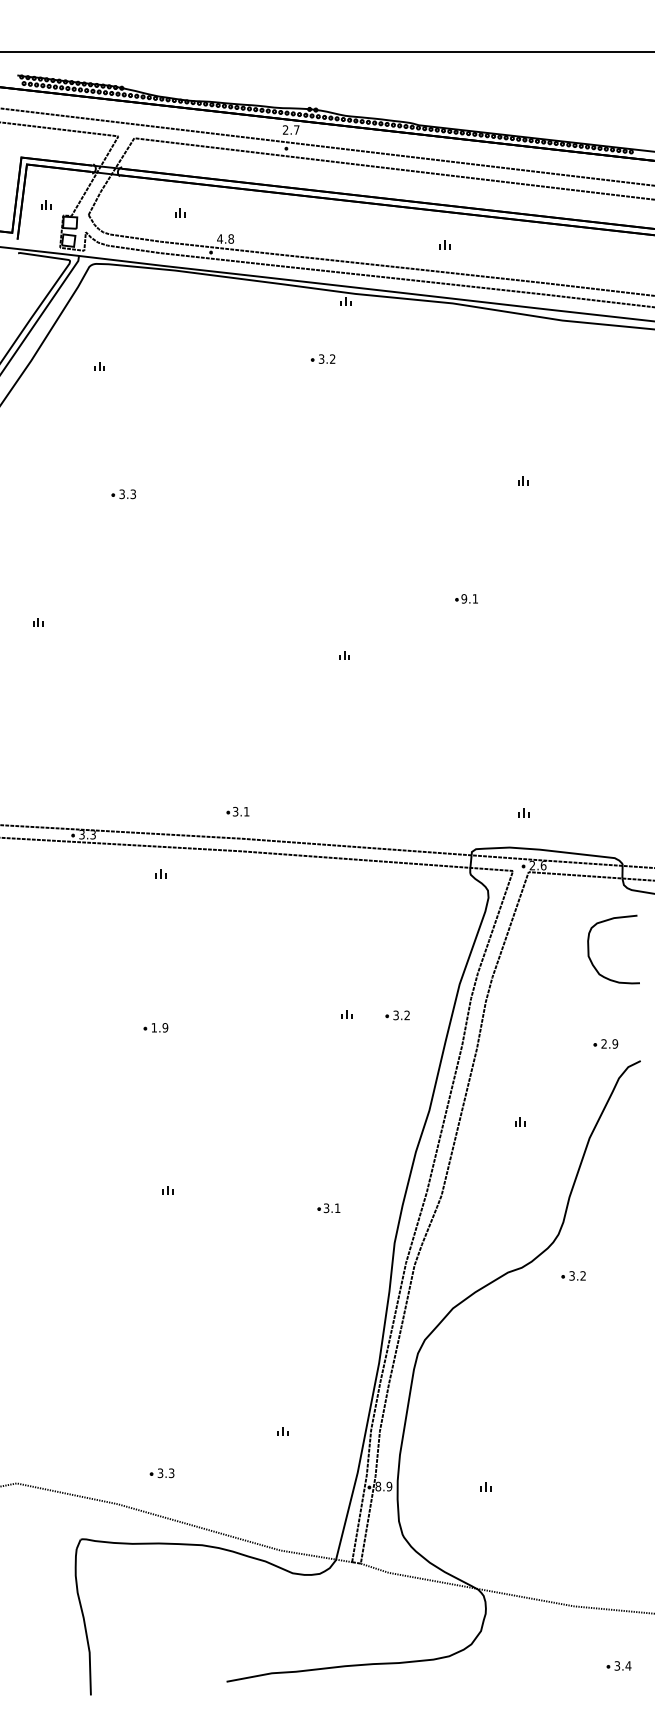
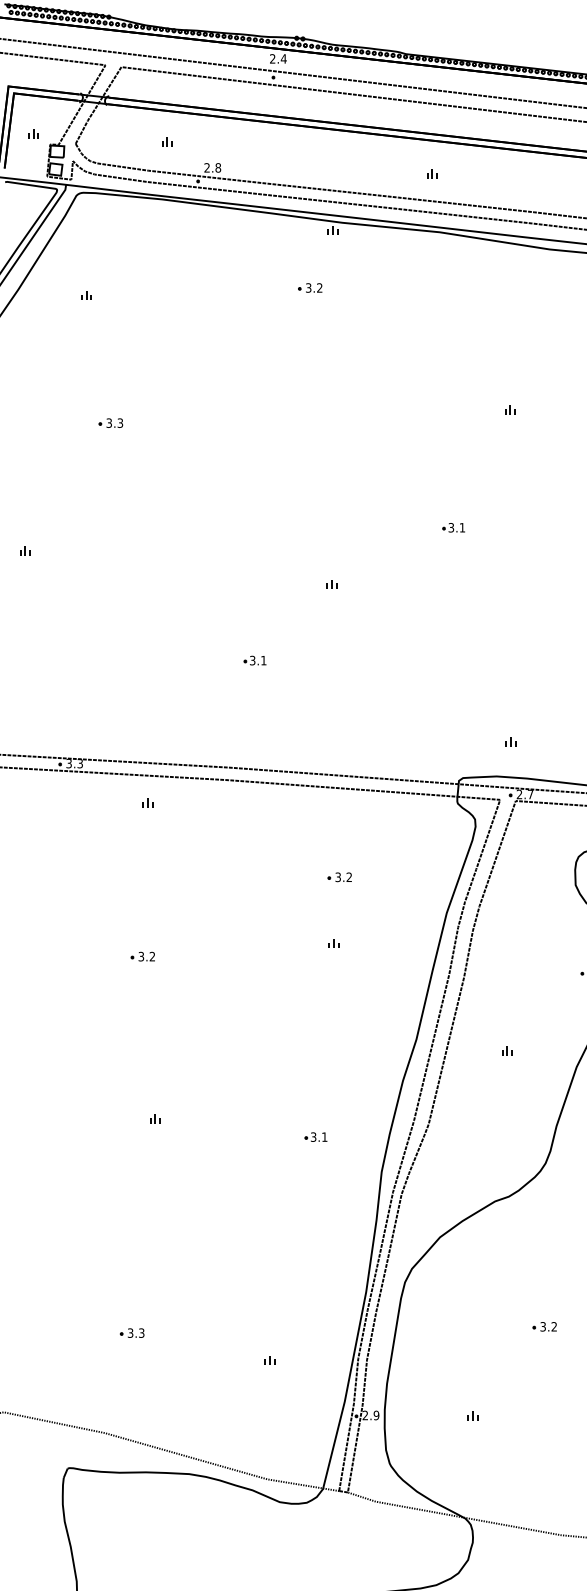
text: (296, 129) -> (283, 58), 2.7 -> 2.4
text: (220, 238) -> (207, 167), 4.8 -> 2.8
text: (464, 598) -> (451, 527), 9.1 -> 3.1
part: (237, 811) -> (254, 660), moved
text: (543, 865) -> (530, 794), 2.6 -> 2.7
part: (397, 1015) -> (339, 877), moved
text: (159, 1027) -> (146, 956), 1.9 -> 3.2
part: (573, 1275) -> (544, 1326), moved
part: (161, 1473) -> (131, 1333), moved
text: (378, 1486) -> (365, 1415), 8.9 -> 2.9

